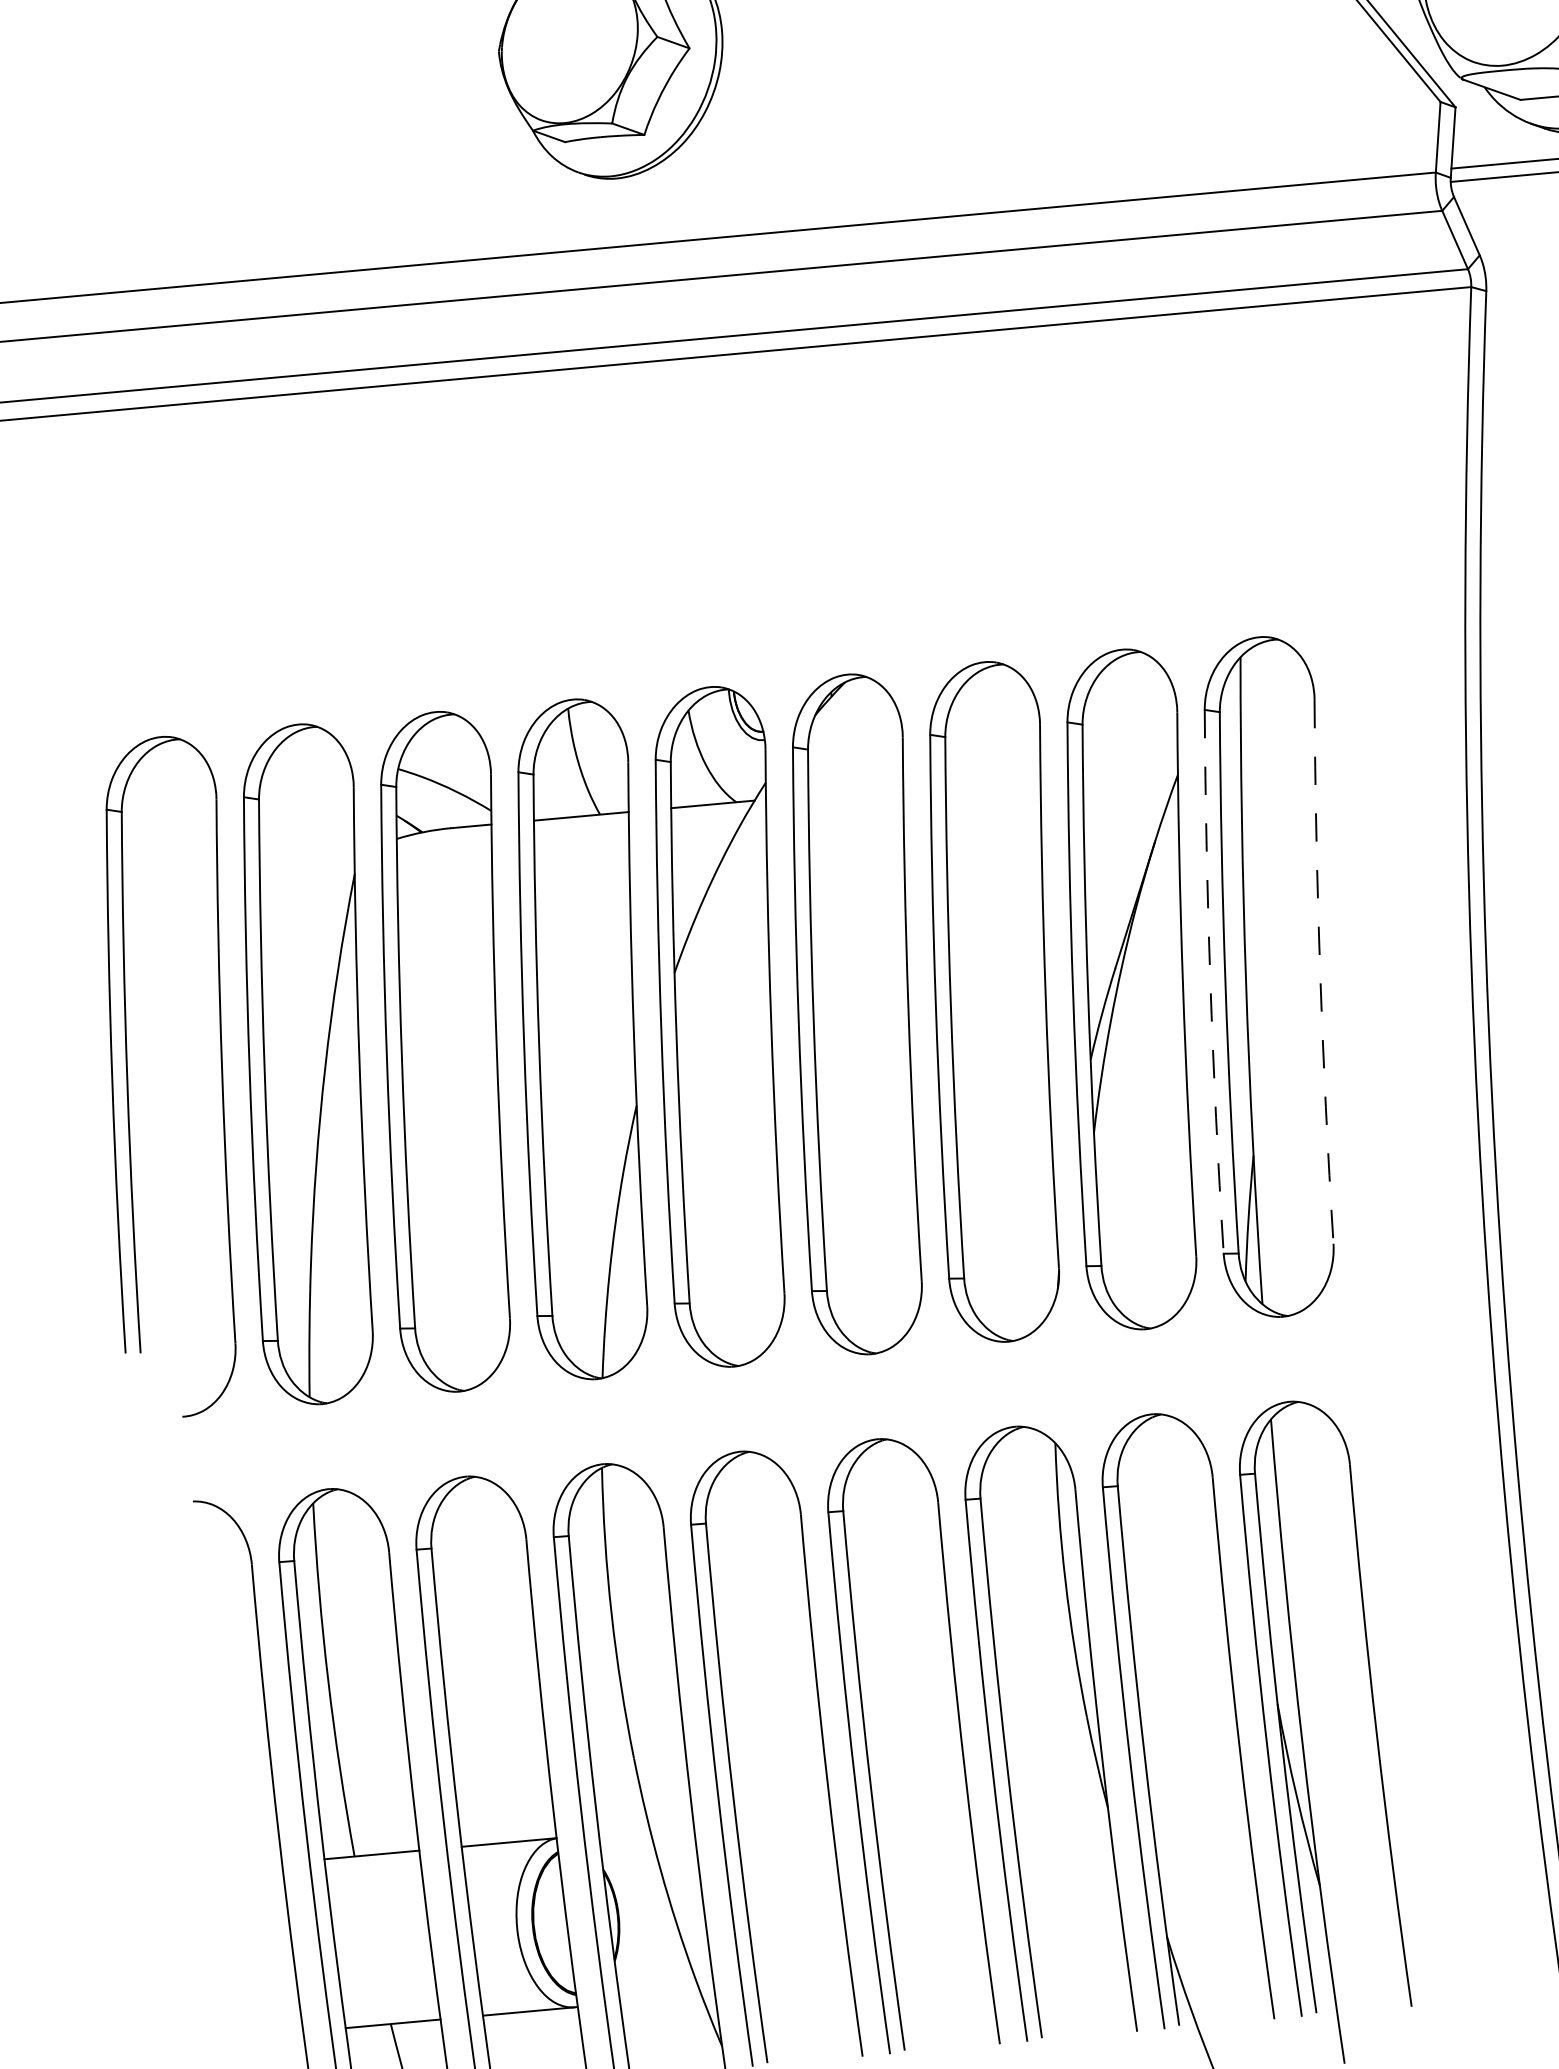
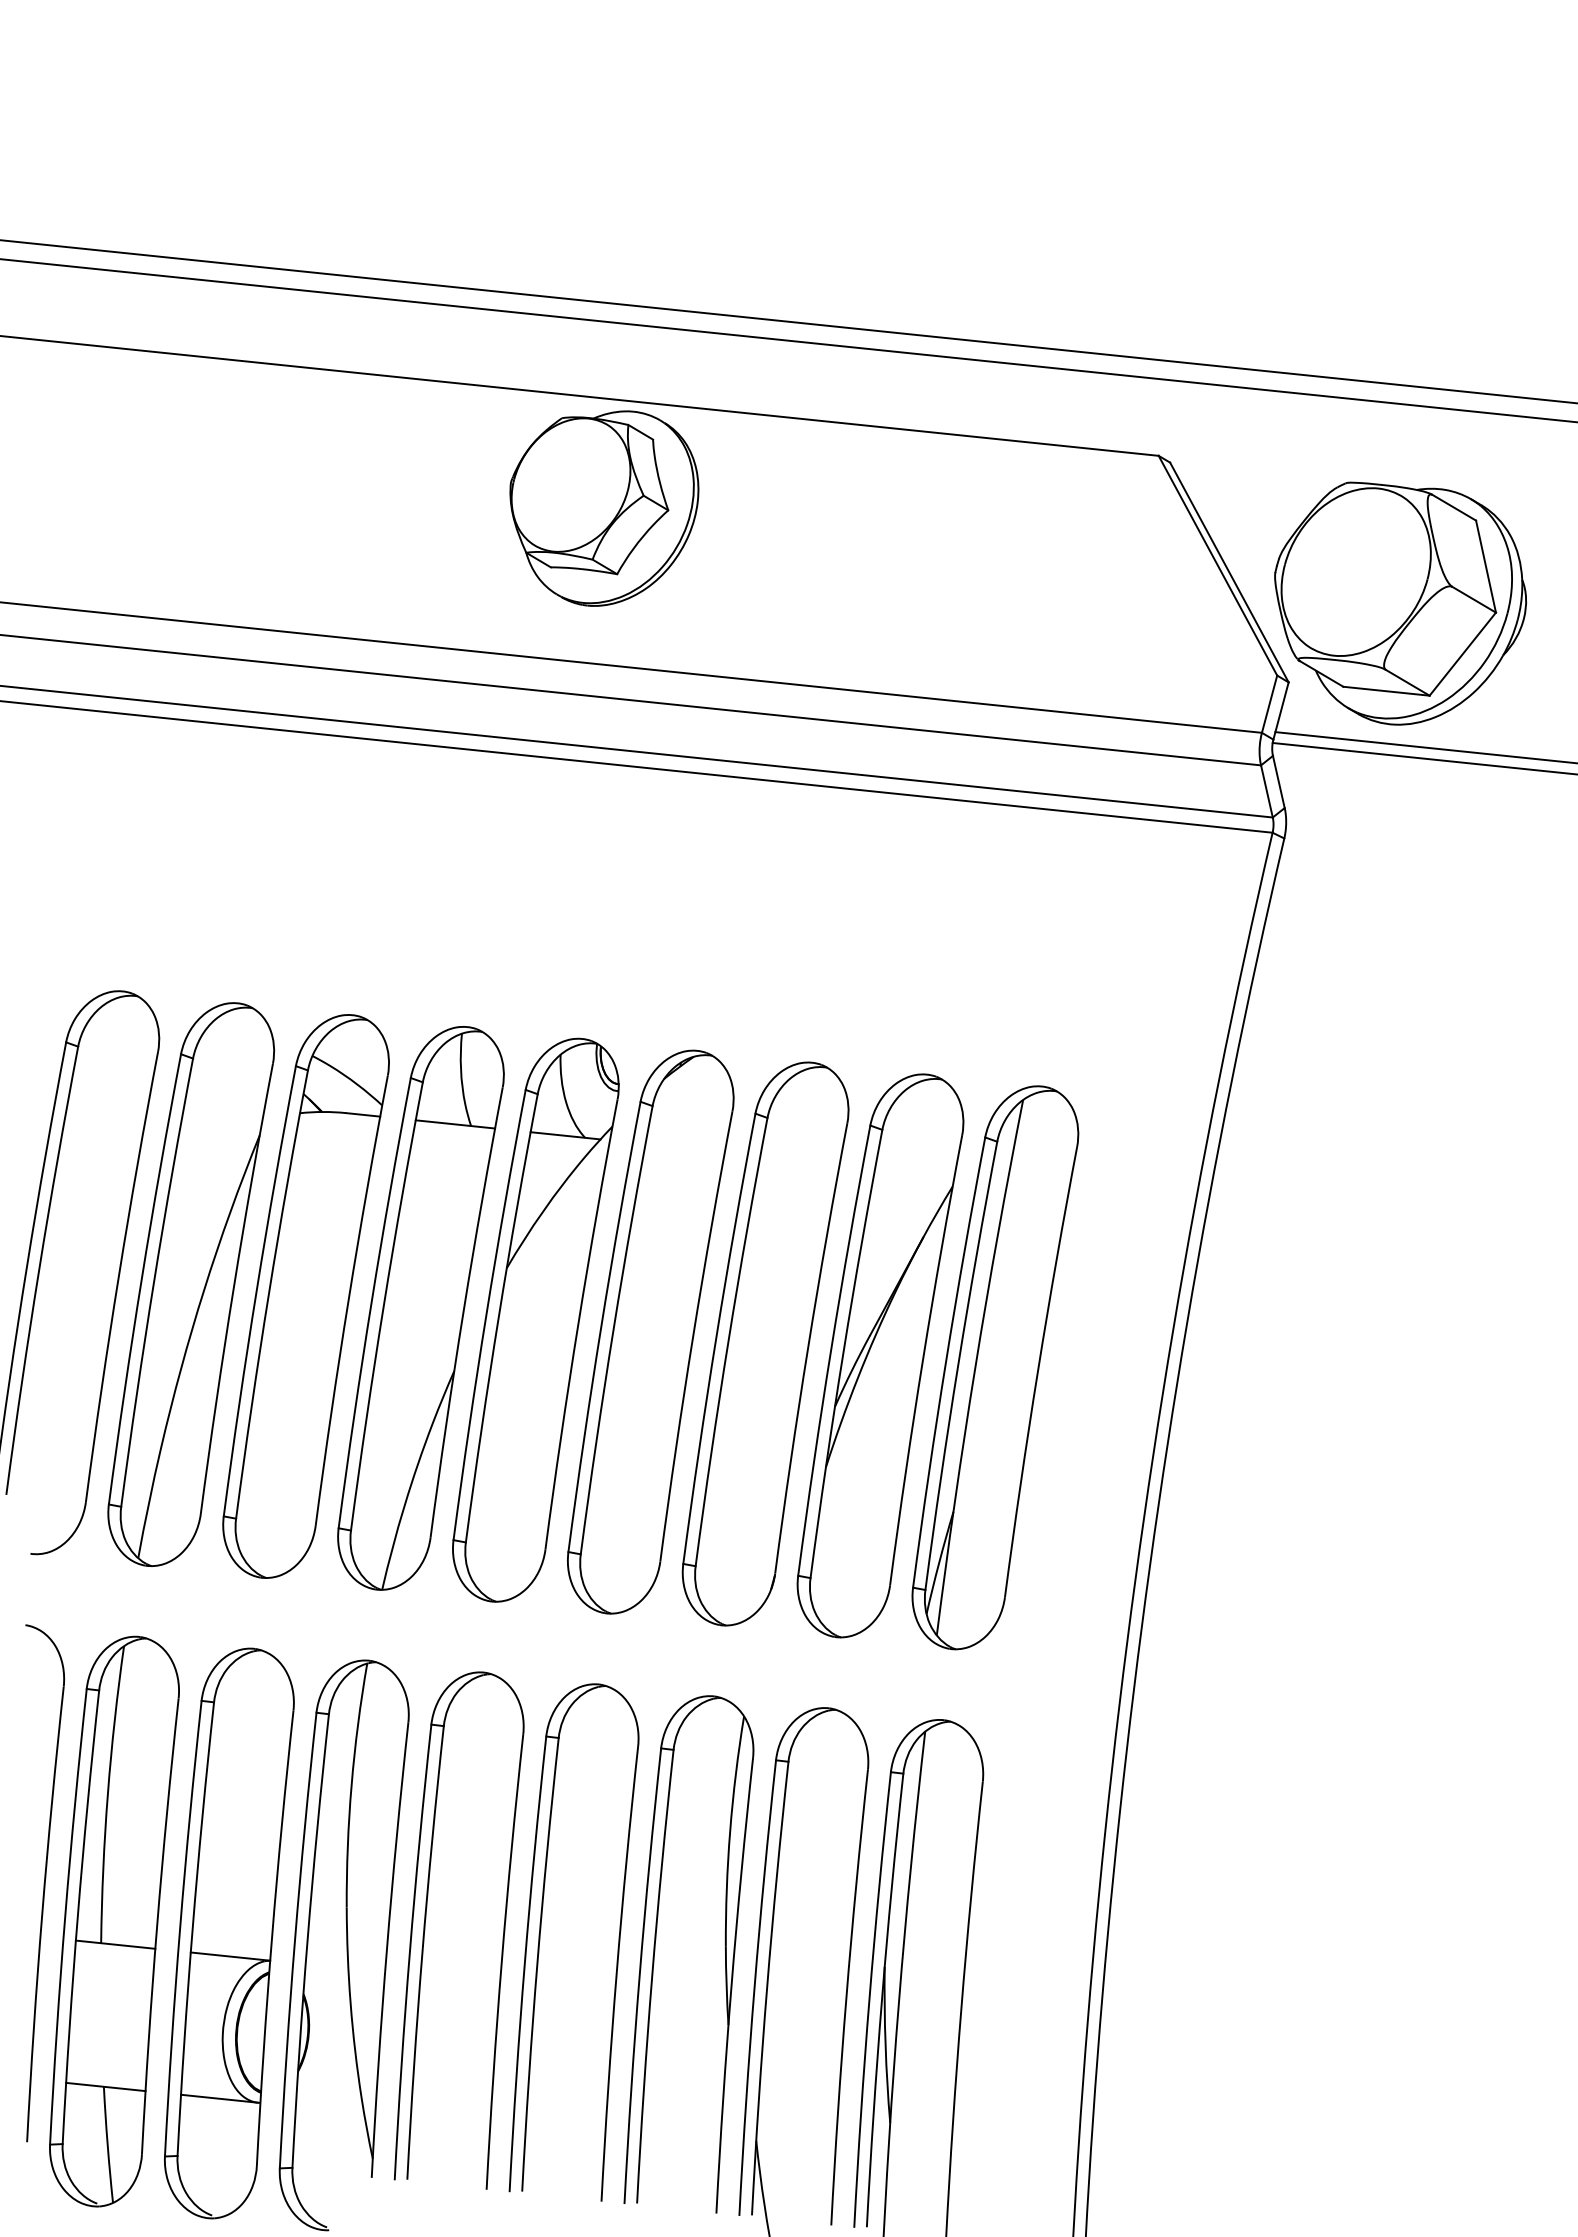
arc: (1319, 971) -> (1037, 1371), dashed -> solid
arc: (1211, 982) -> (946, 1362), dashed -> solid

